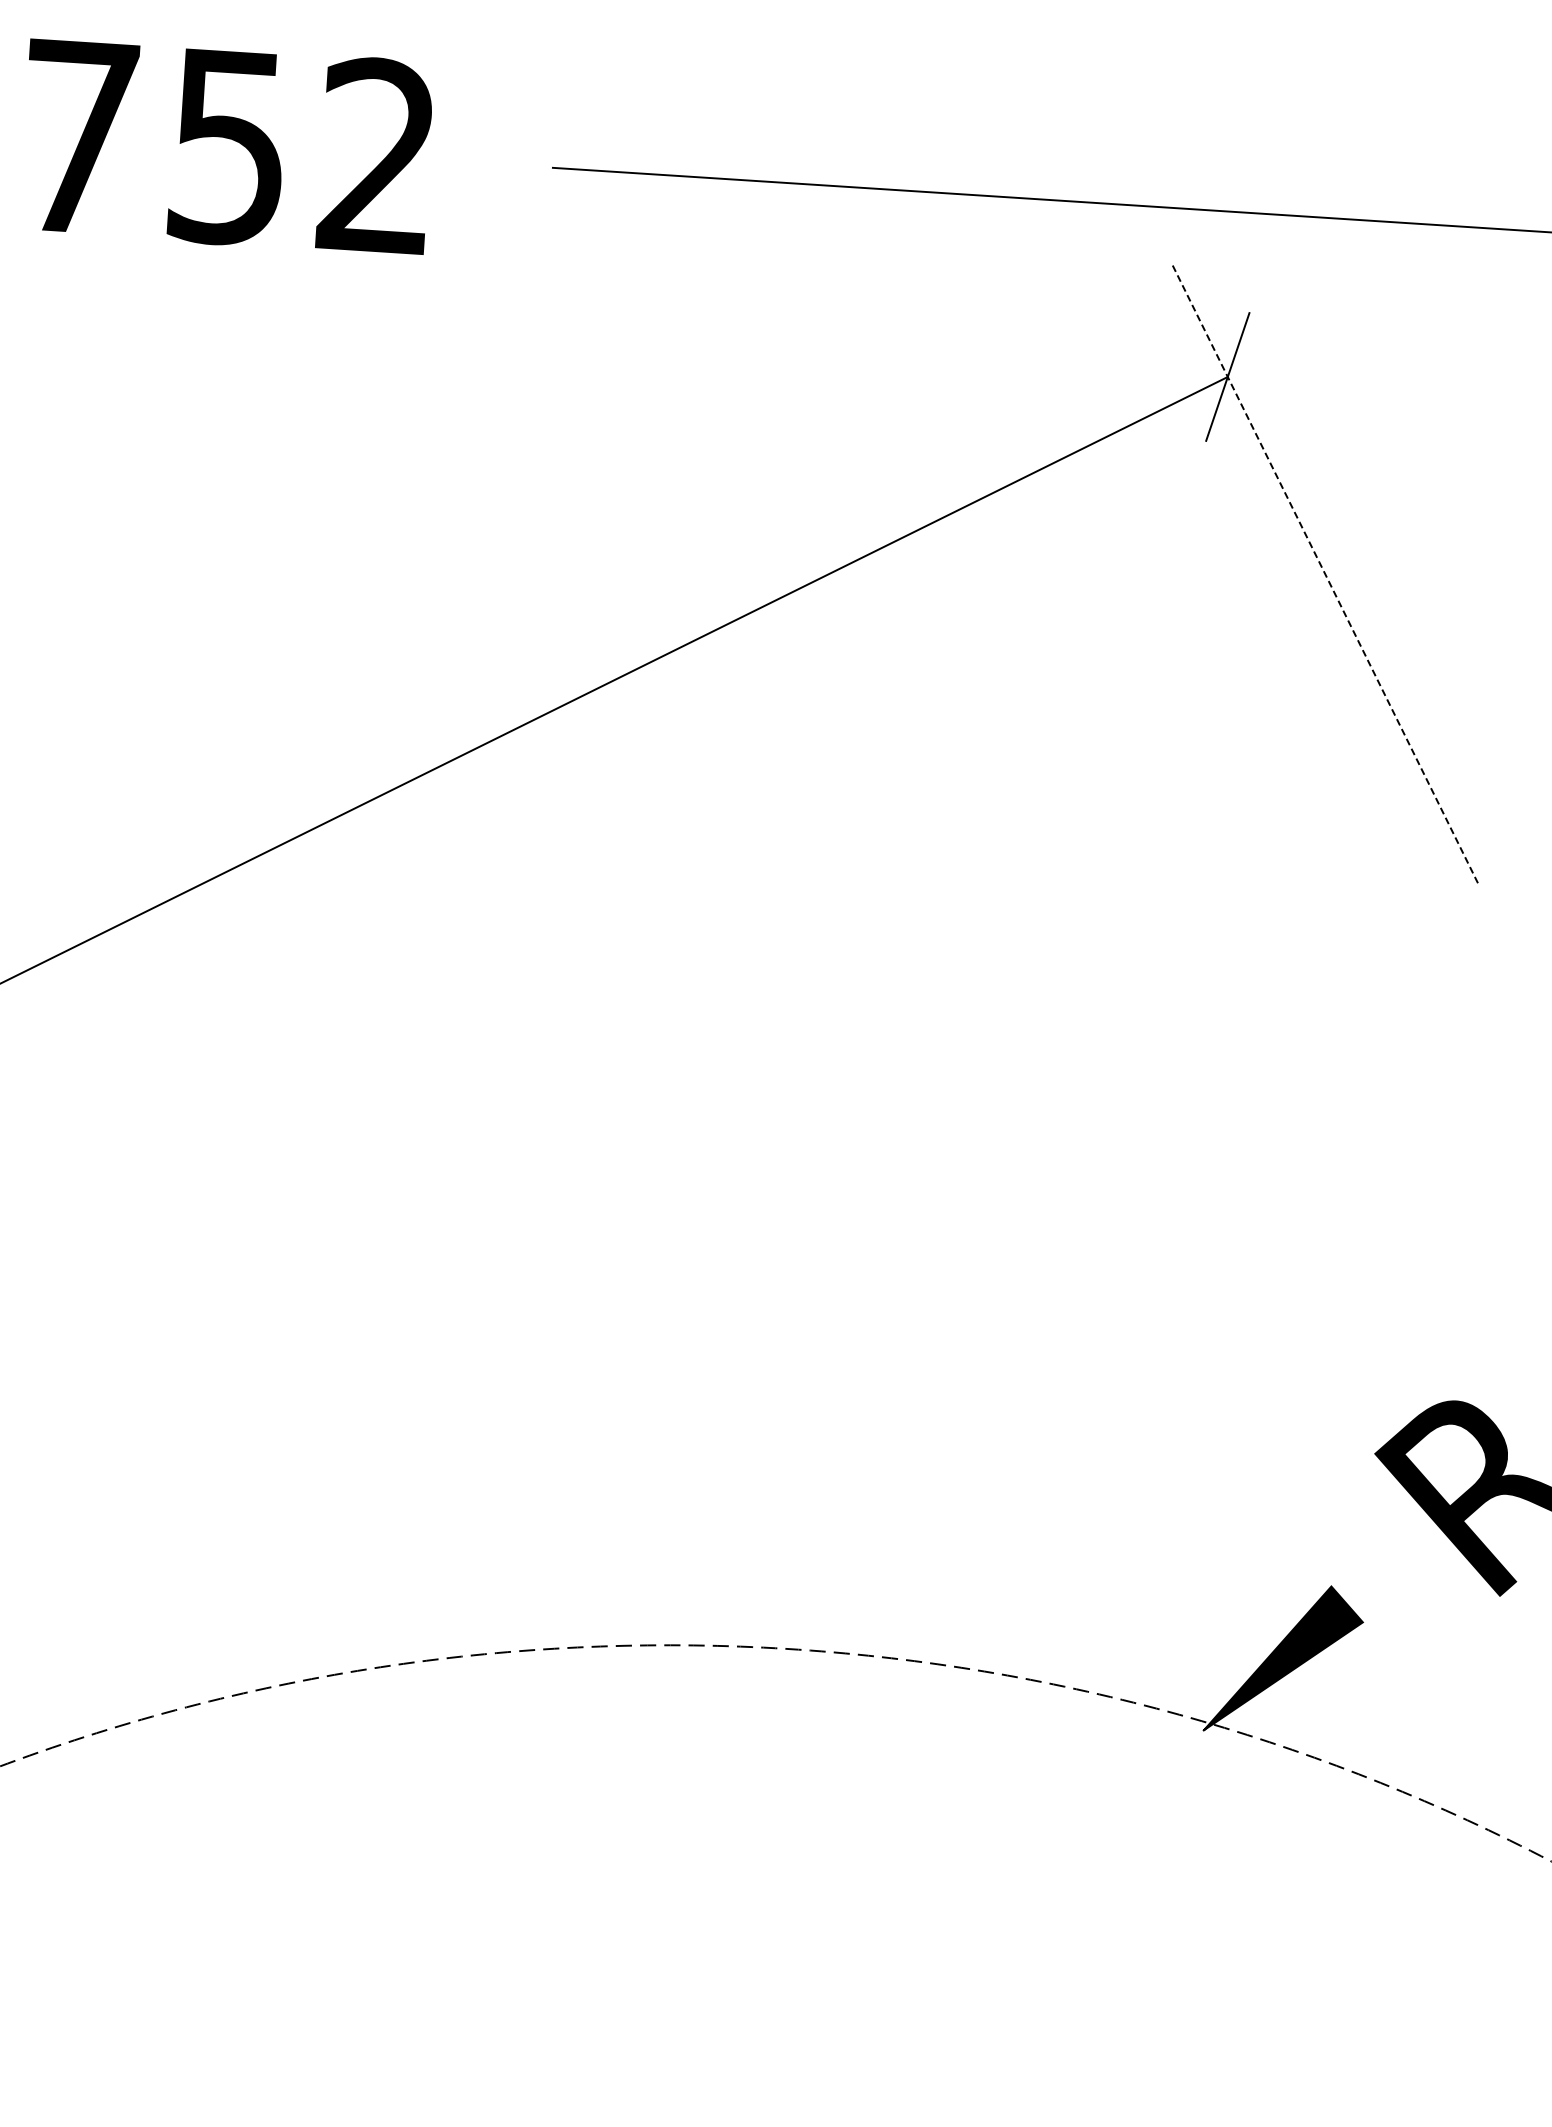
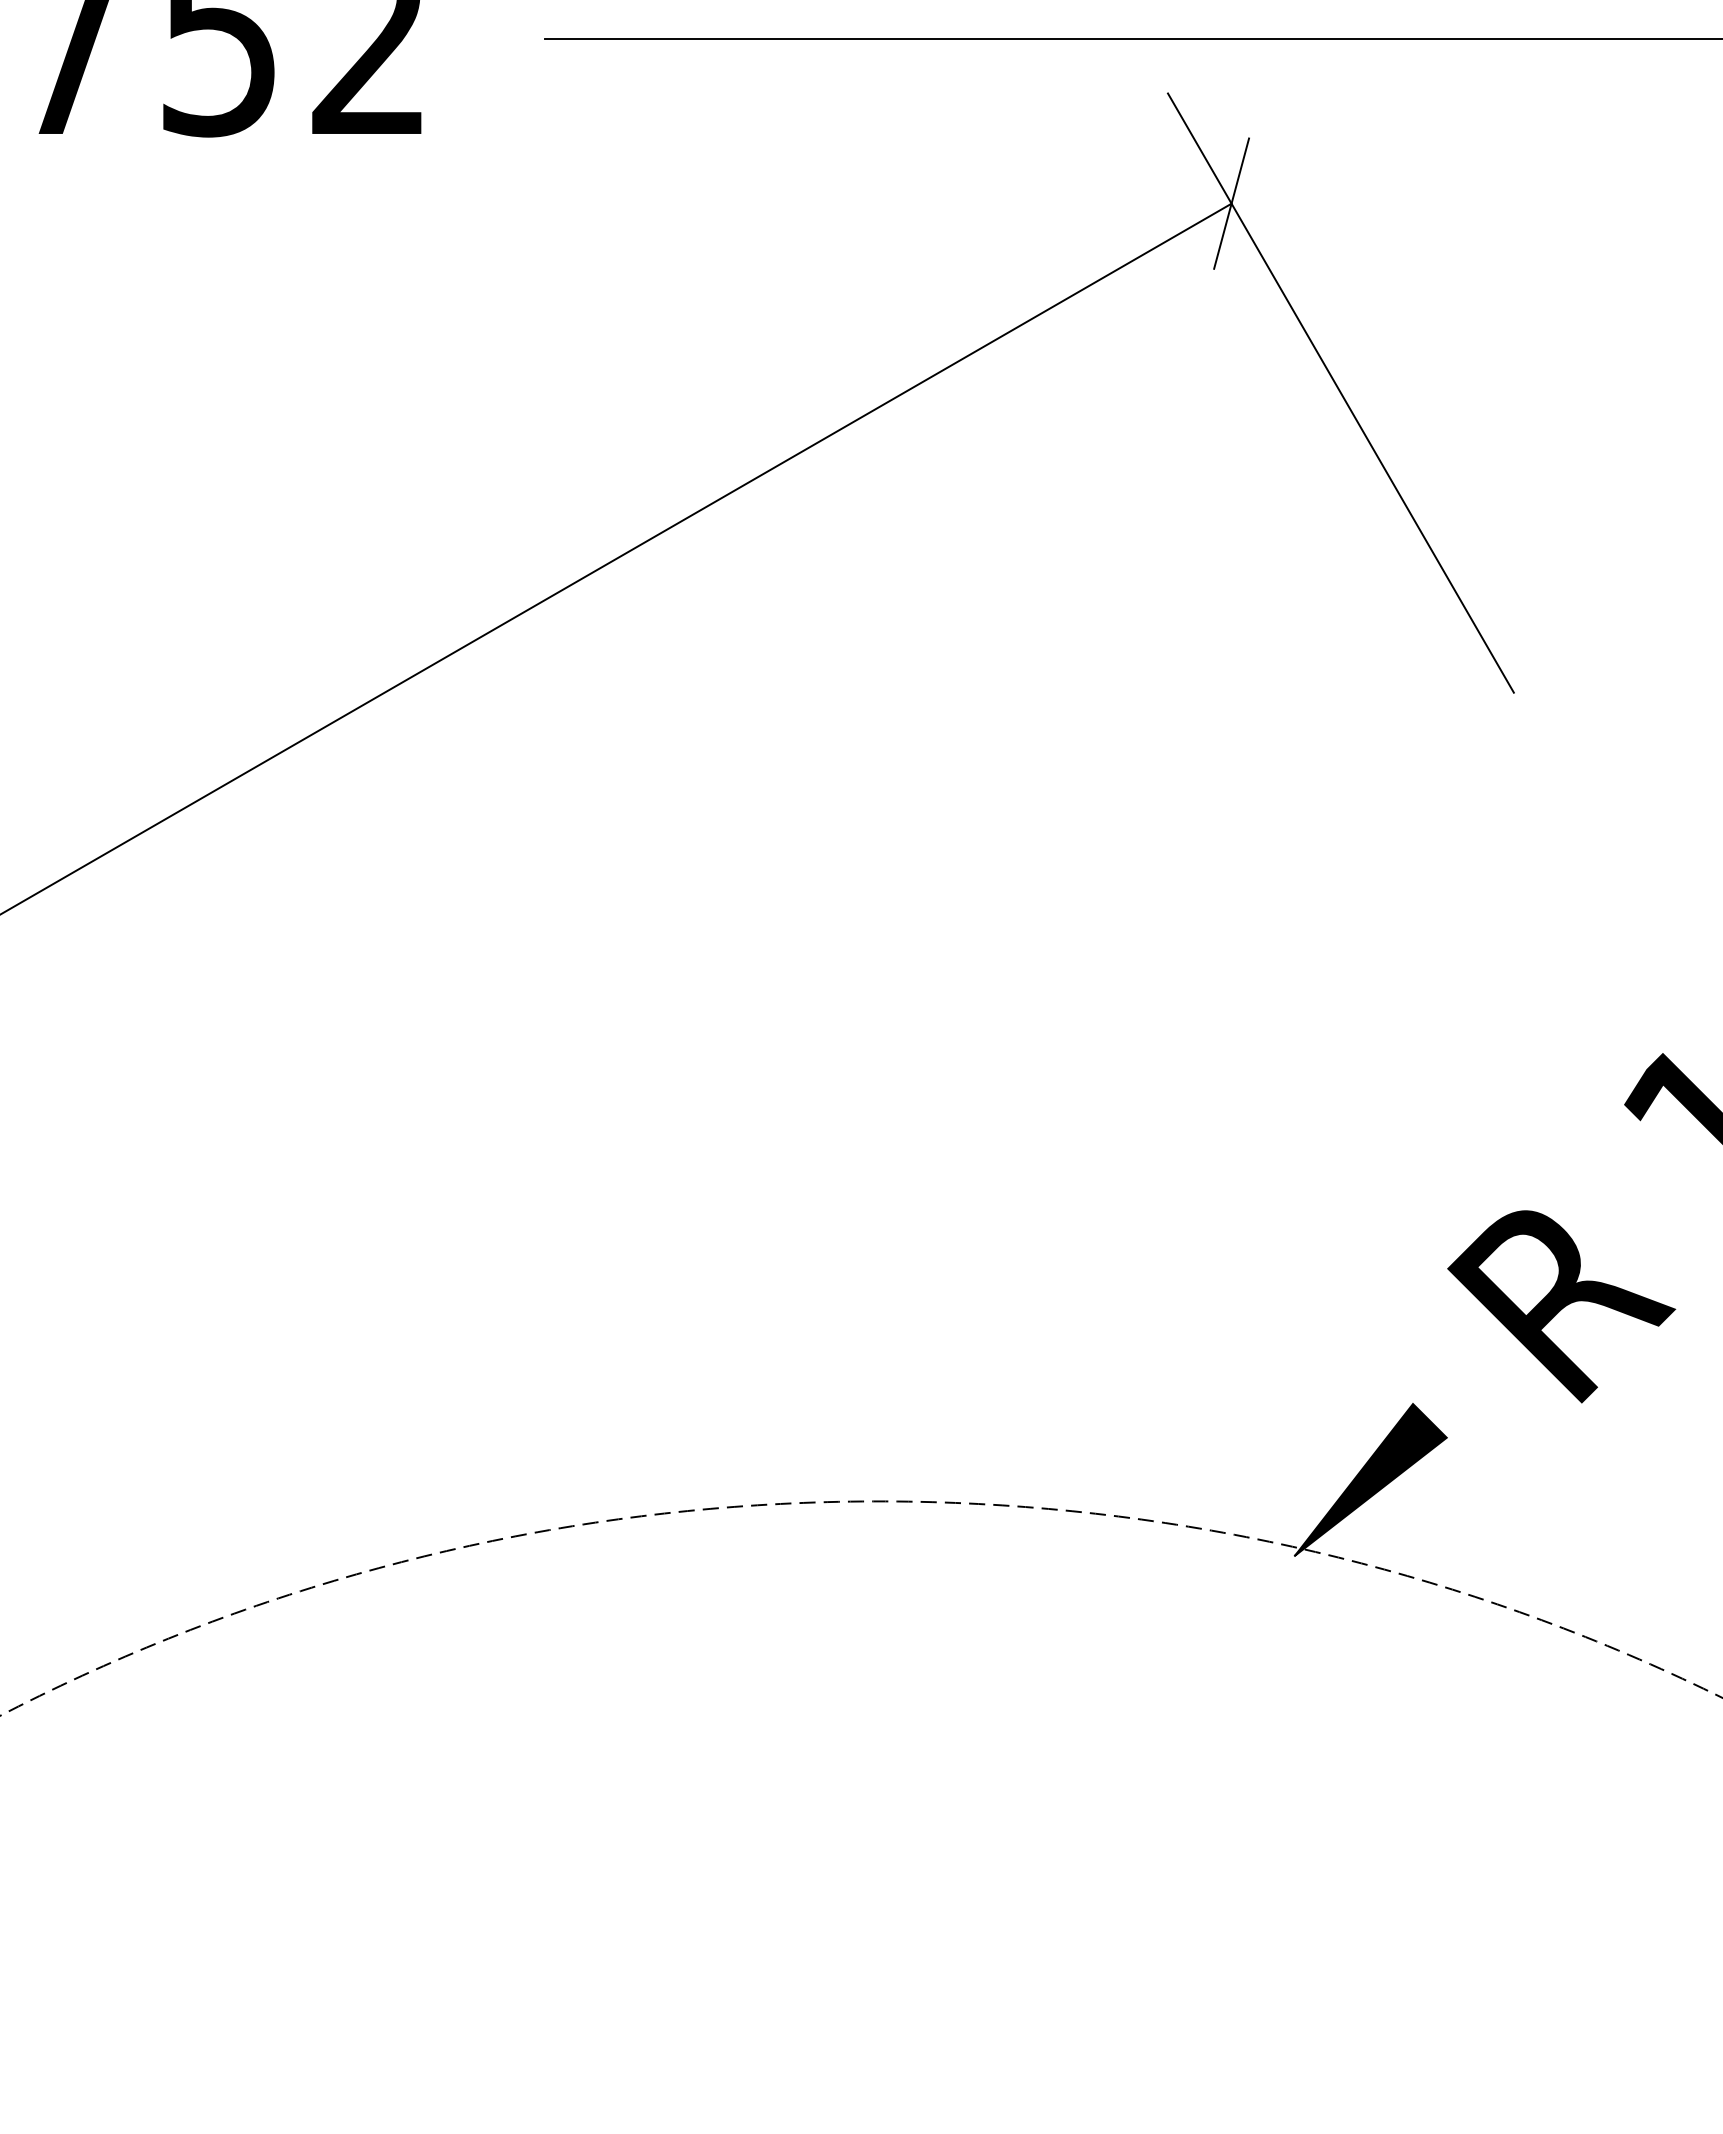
line: (1324, 573) -> (1340, 393), dashed -> solid

